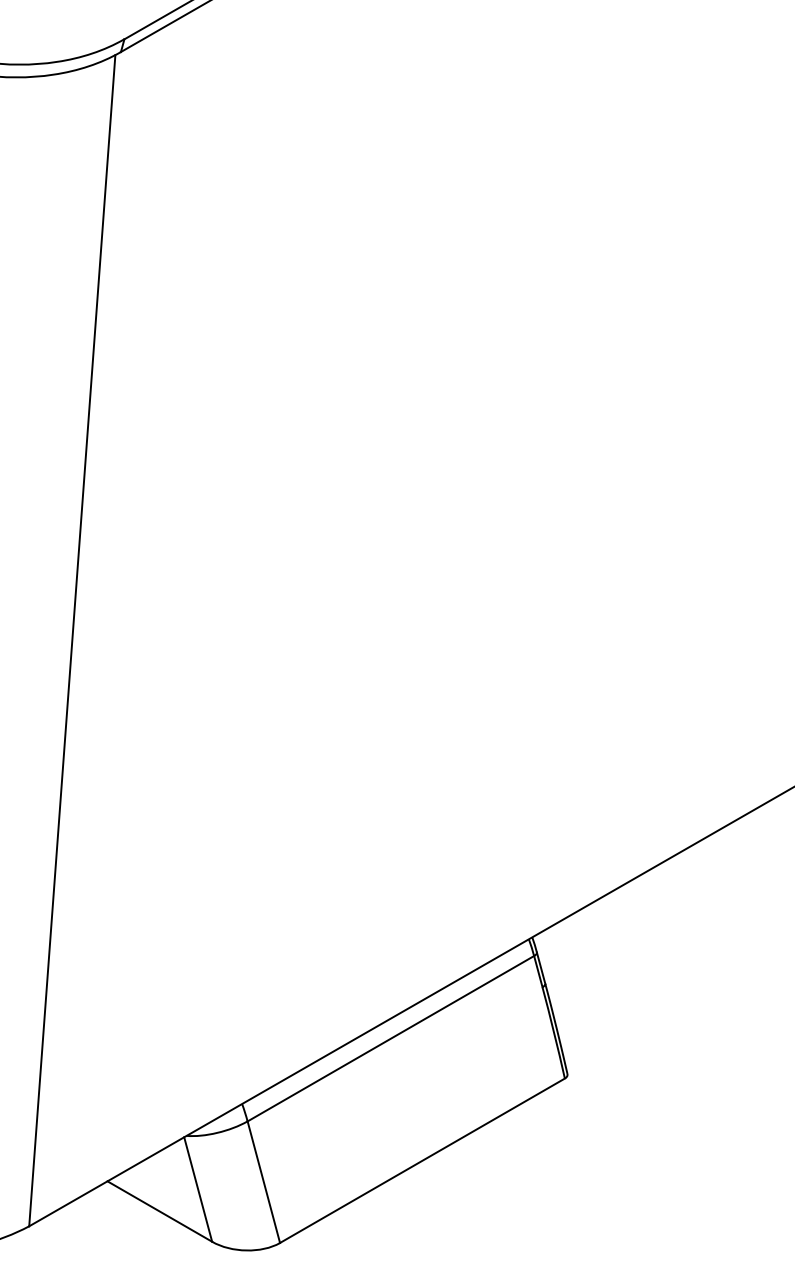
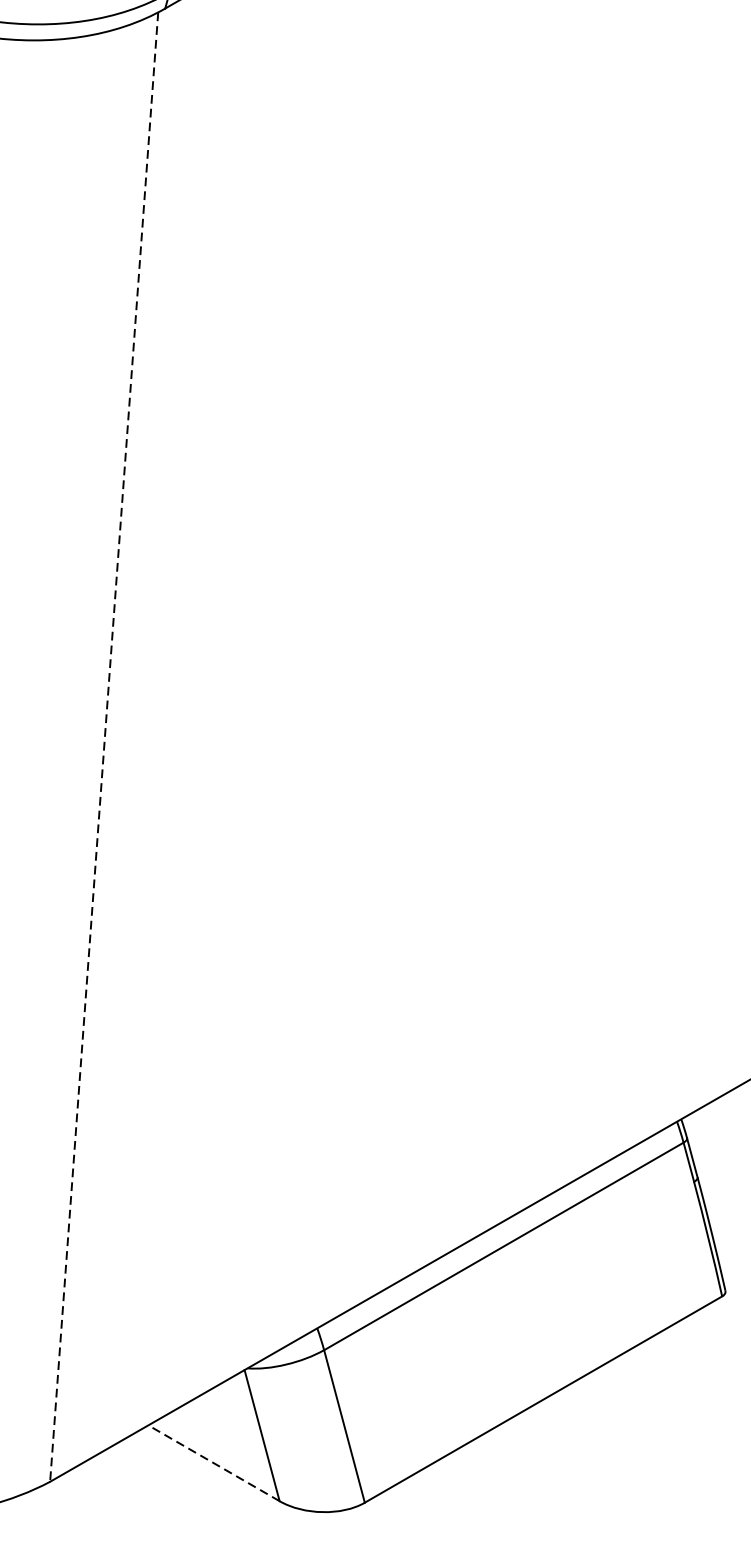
line: (72, 641) -> (104, 748), solid -> dashed
line: (159, 1211) -> (213, 1463), solid -> dashed

